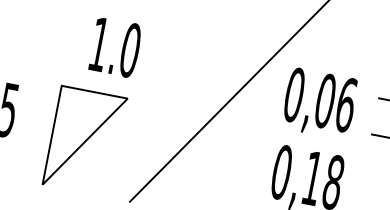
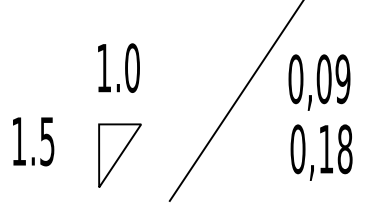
text: (115, 46) -> (118, 67), moved
text: (345, 105) -> (342, 79), 0,06 -> 0,09
part: (84, 141) -> (119, 155), size x0.7

